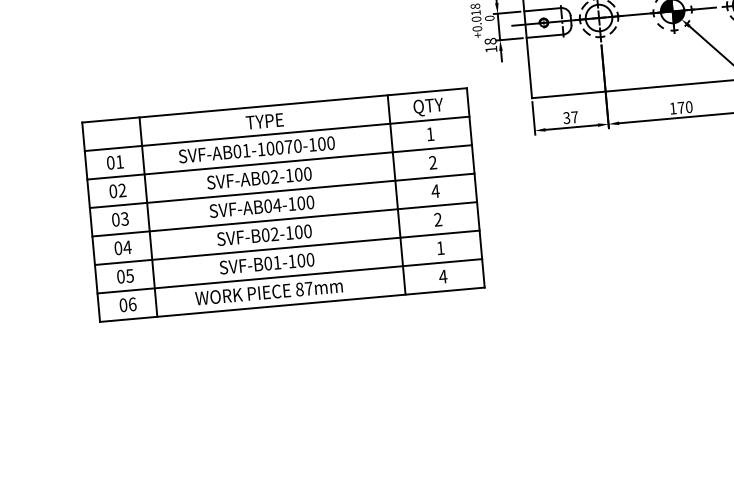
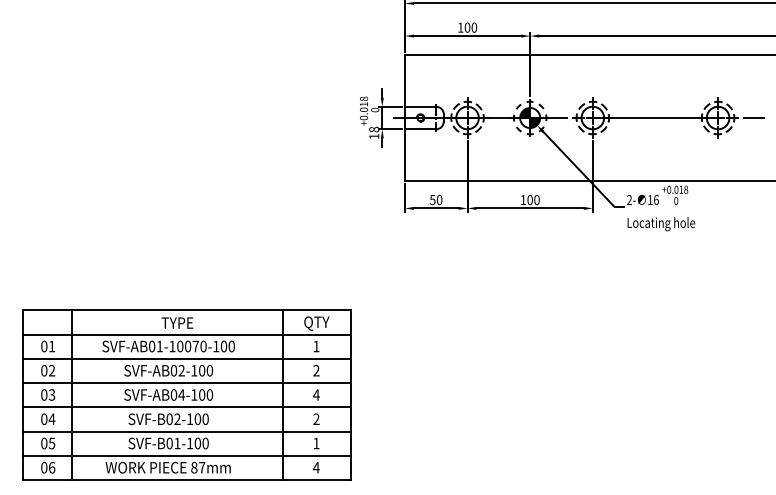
text: (680, 108) -> (529, 200), 170 -> 100
text: (571, 117) -> (436, 199), 37 -> 50
part: (282, 204) -> (186, 394), moved

